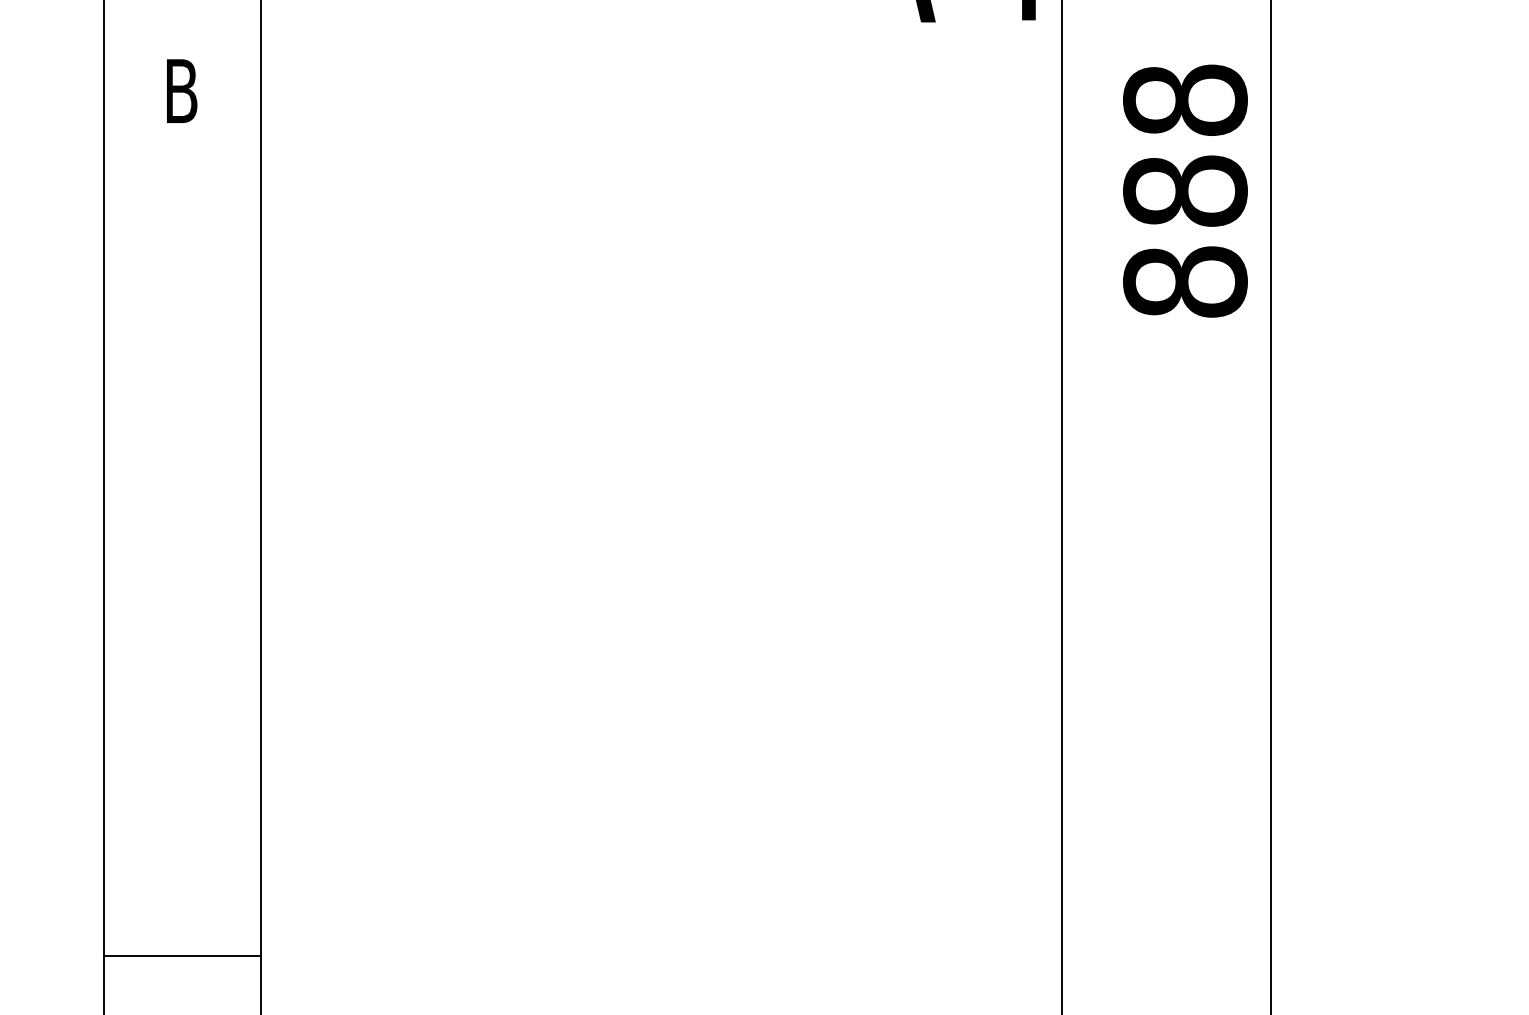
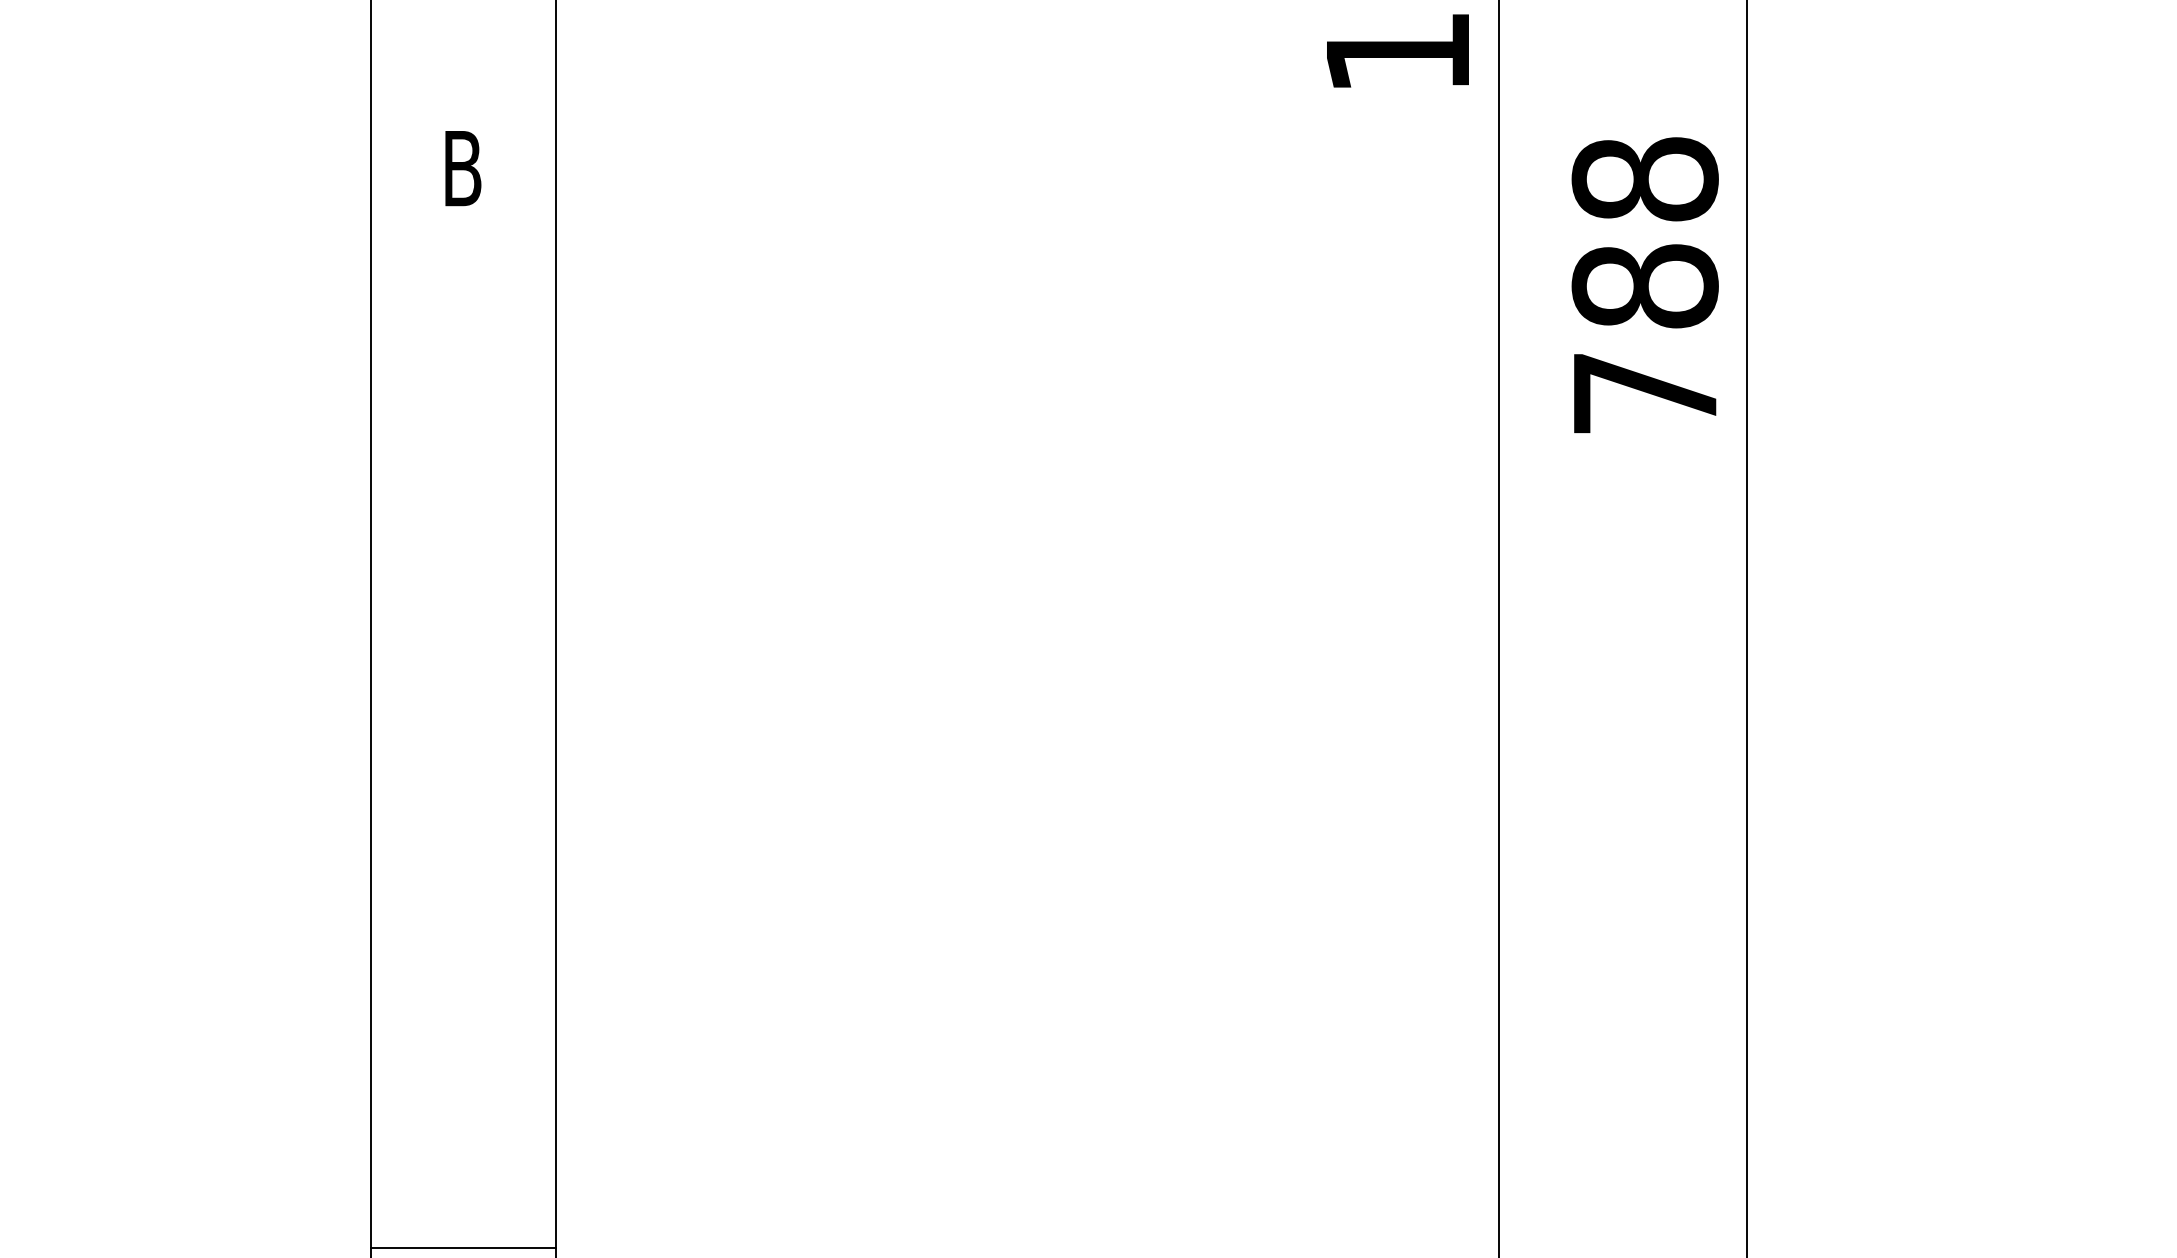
text: (1184, 282) -> (1644, 393), 888 -> 788
line: (182, 956) -> (463, 1248), moved

